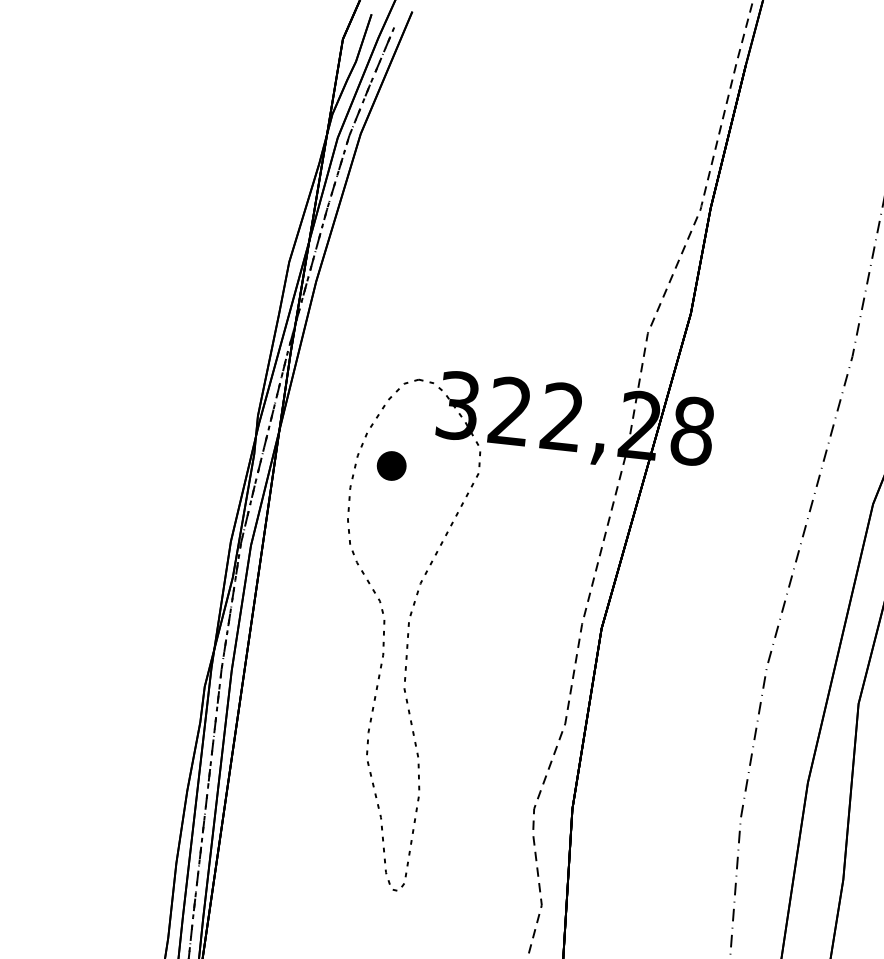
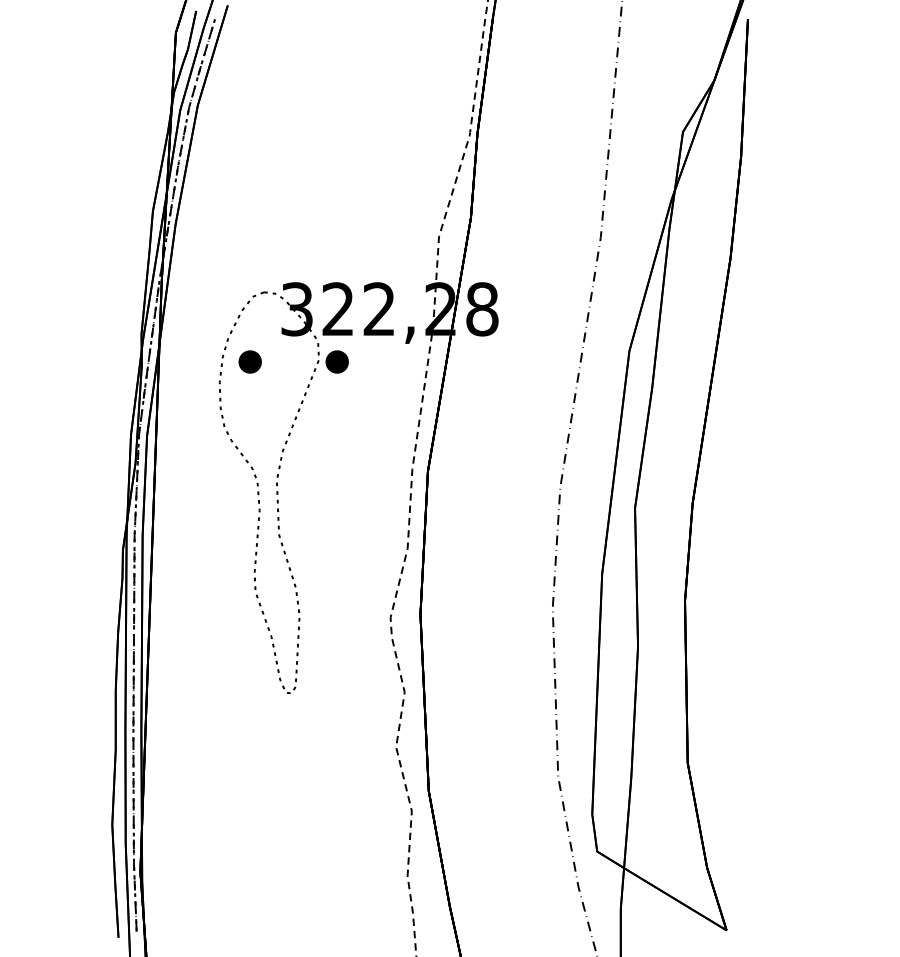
part: (500, 477) -> (336, 361), added

